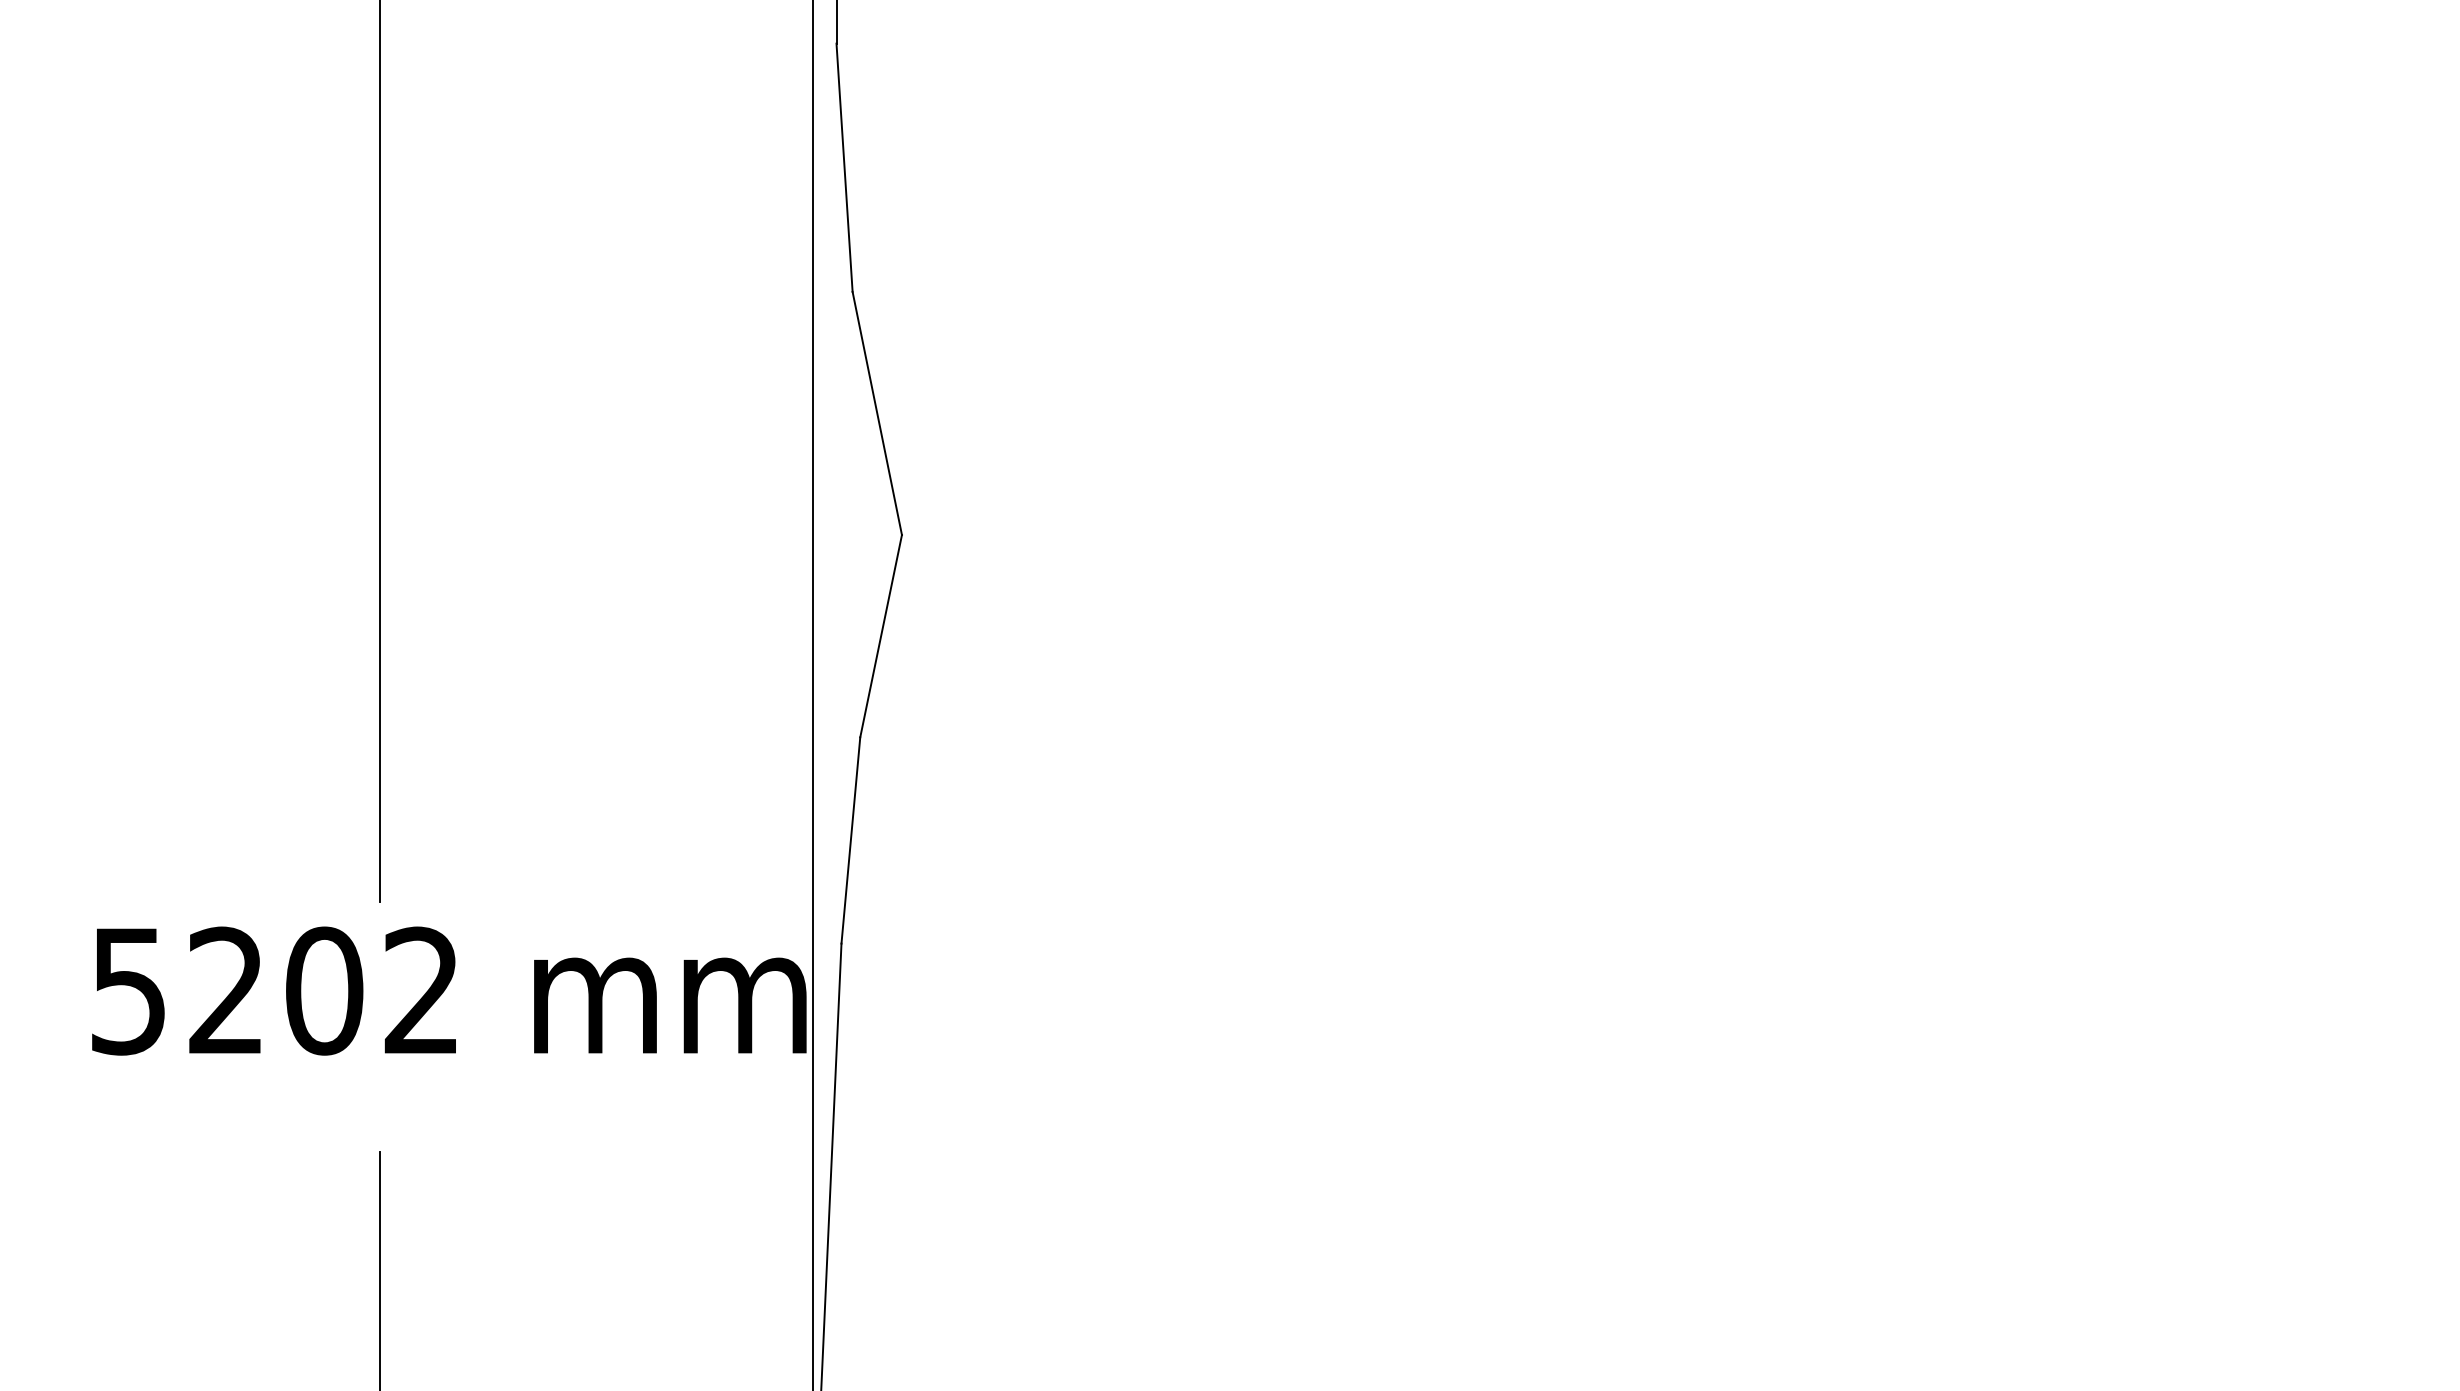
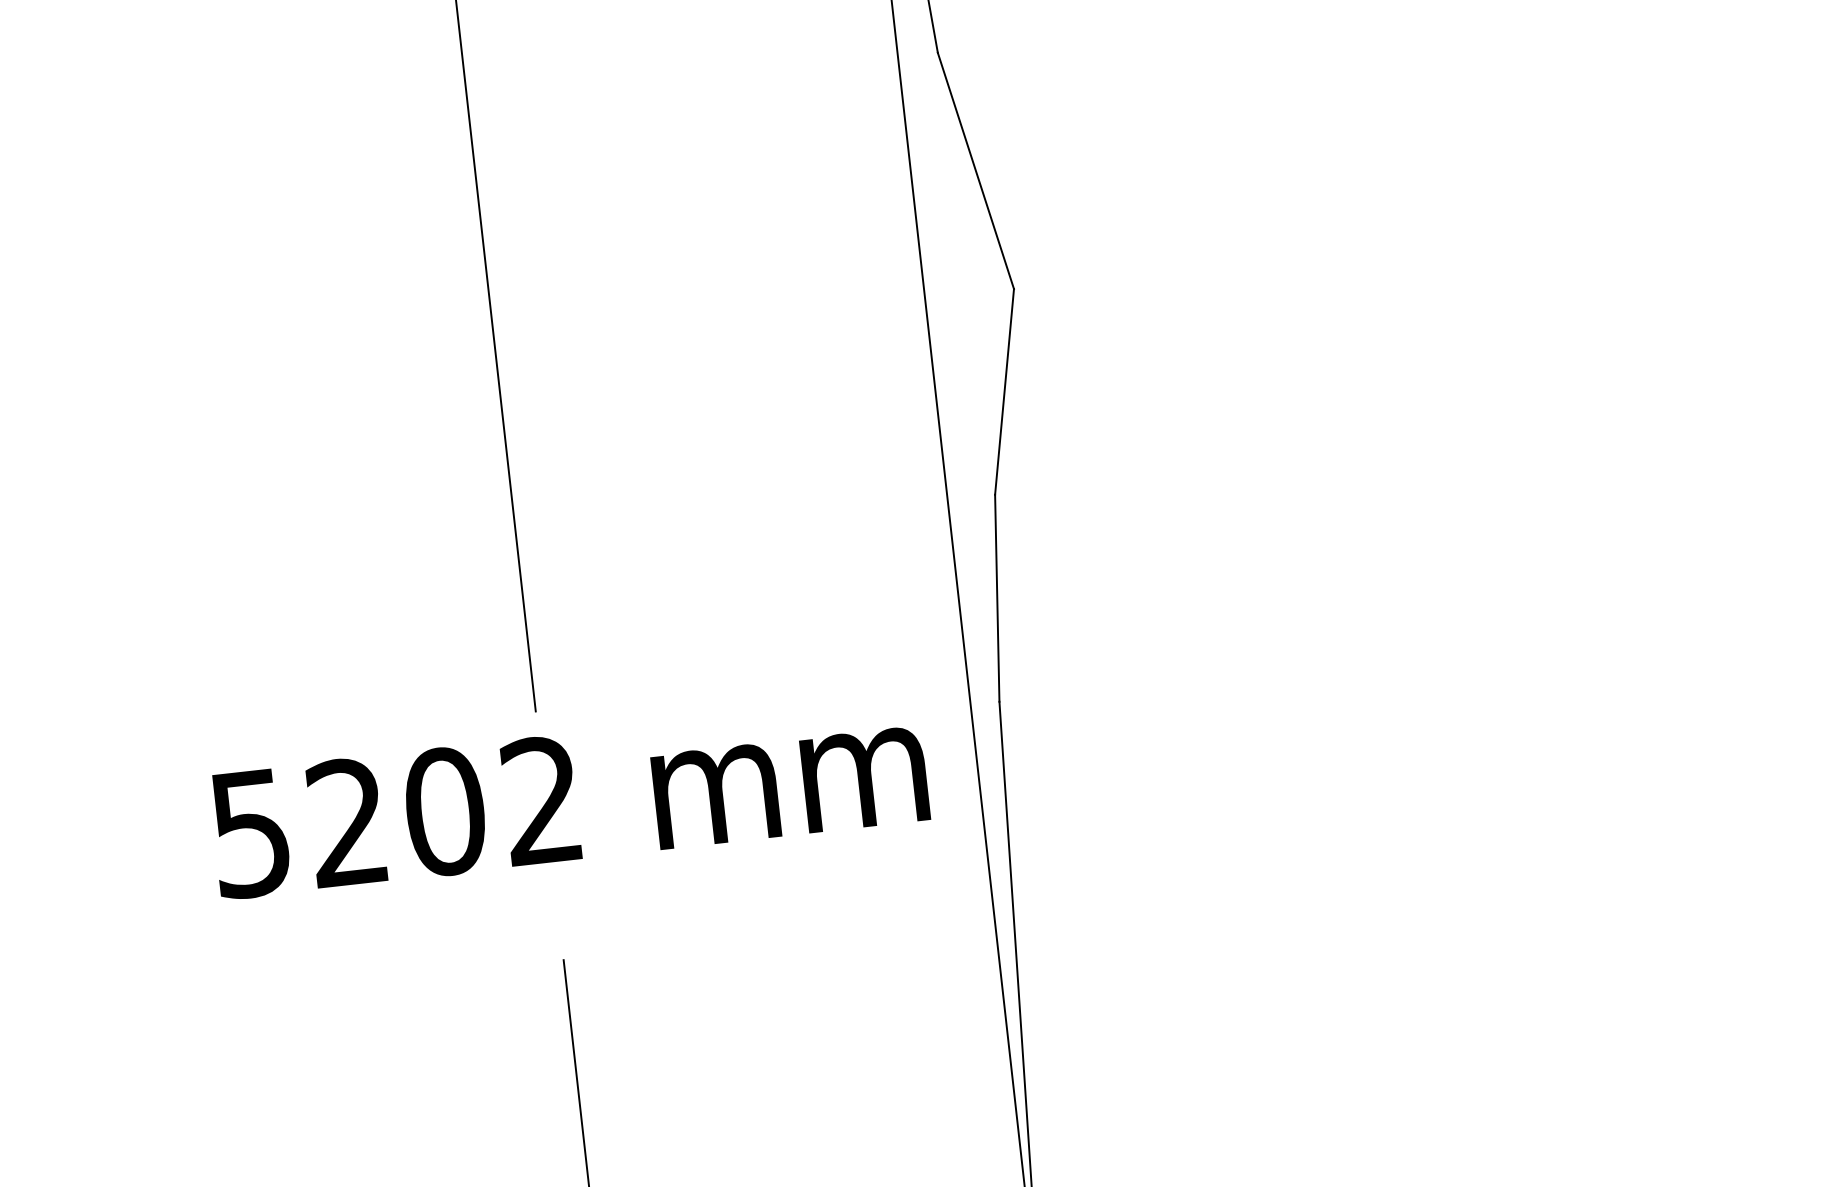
text: (449, 990) -> (569, 797), moved

